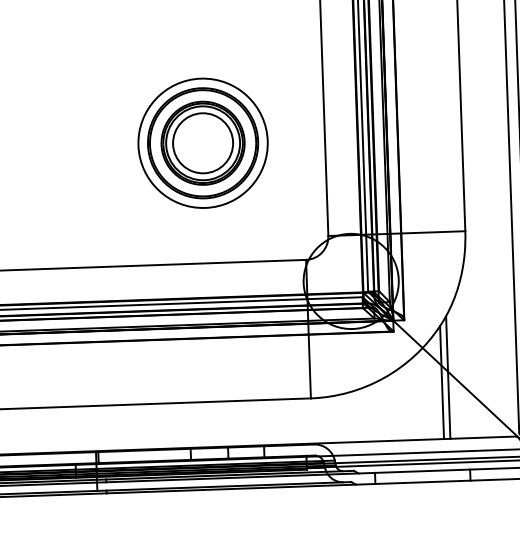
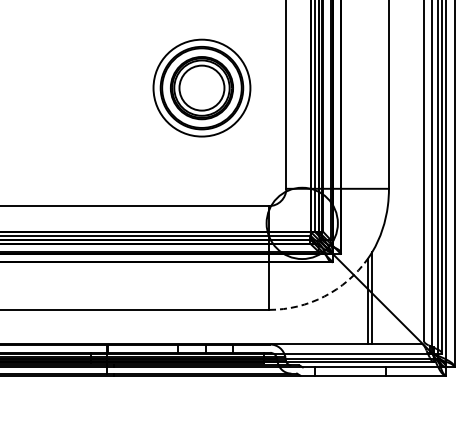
part: (202, 142) -> (201, 87), moved
arc: (384, 377) -> (324, 296), solid -> dashed

